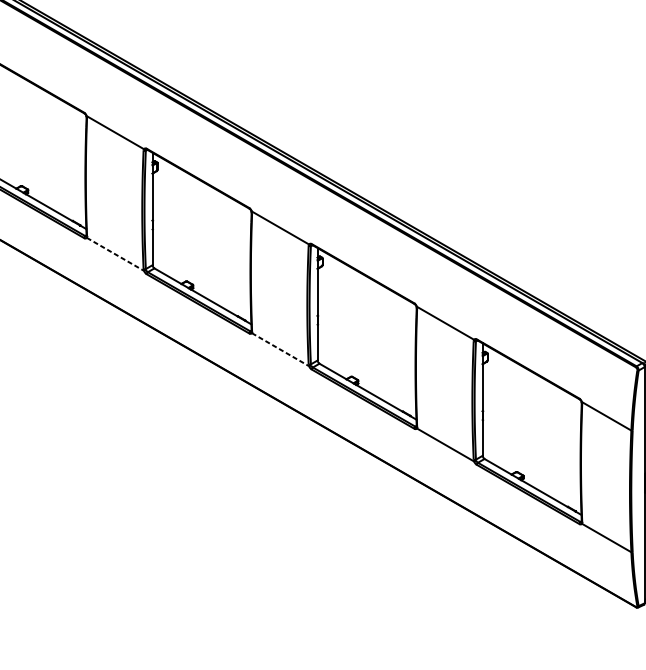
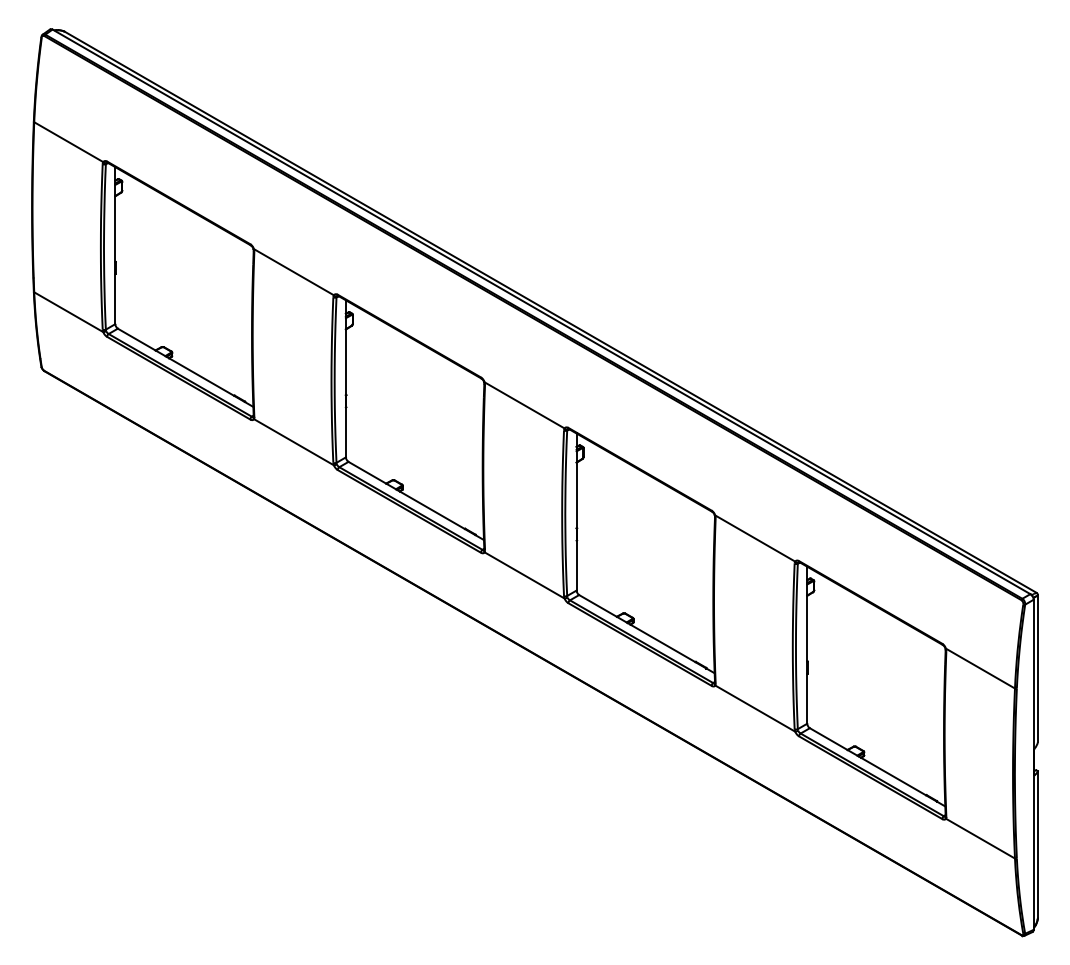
line: (115, 254) -> (294, 442), dashed -> solid
line: (281, 349) -> (525, 575), dashed -> solid

